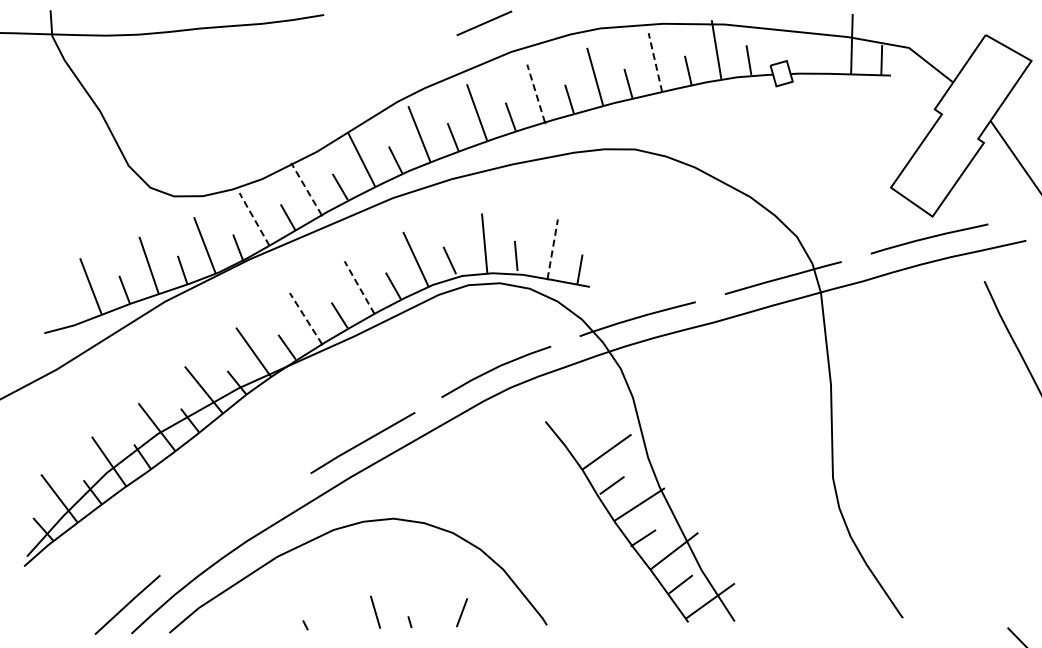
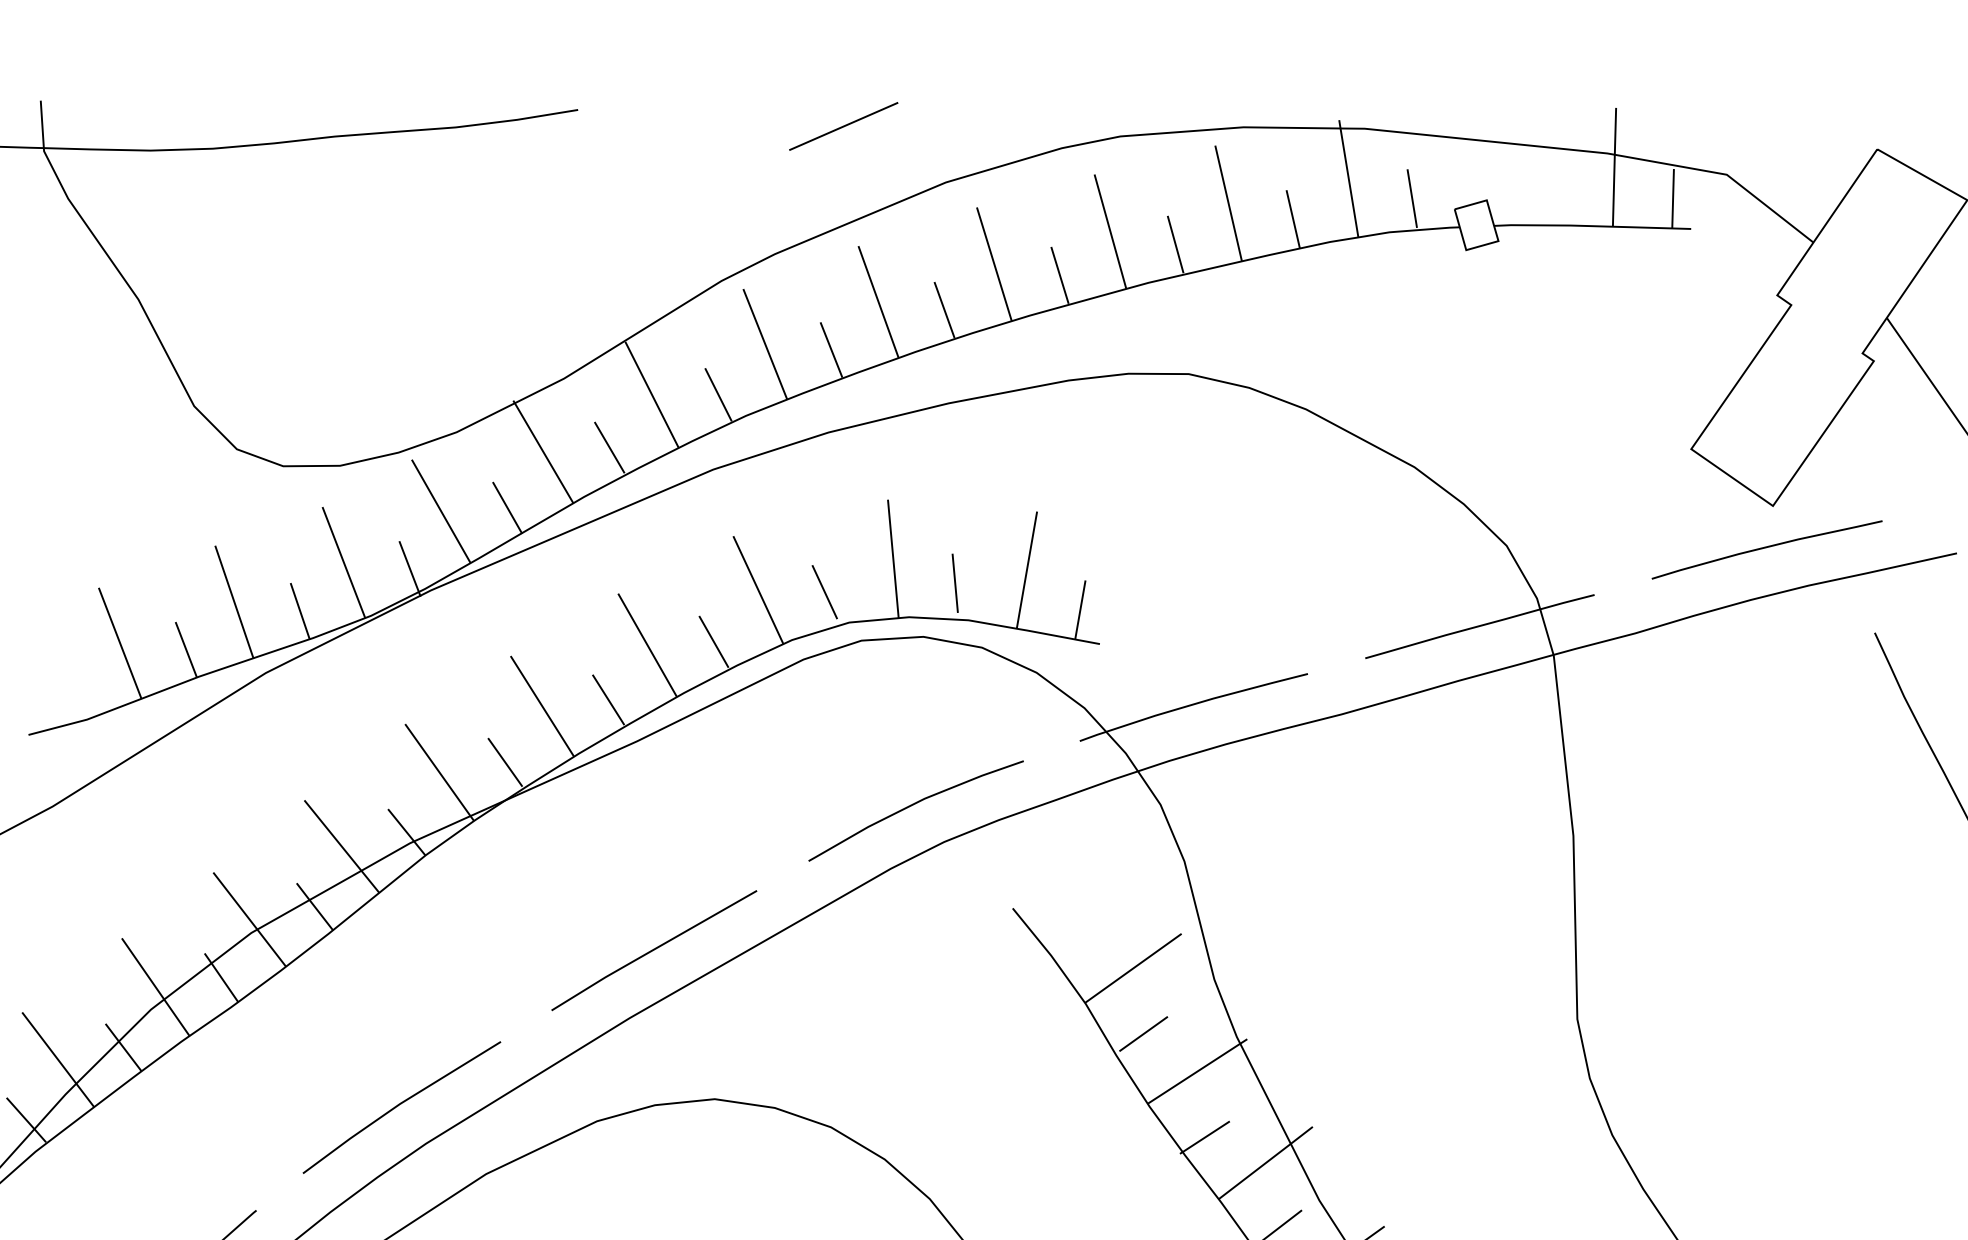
line: (484, 23) -> (843, 126), moved
line: (655, 63) -> (1228, 205), dashed -> solid
line: (536, 94) -> (995, 266), dashed -> solid
line: (306, 188) -> (543, 450), dashed -> solid
line: (254, 218) -> (441, 509), dashed -> solid
line: (552, 249) -> (1026, 570), dashed -> solid
line: (359, 287) -> (647, 645), dashed -> solid
line: (306, 319) -> (543, 708), dashed -> solid
line: (234, 521) -> (401, 1104), added

